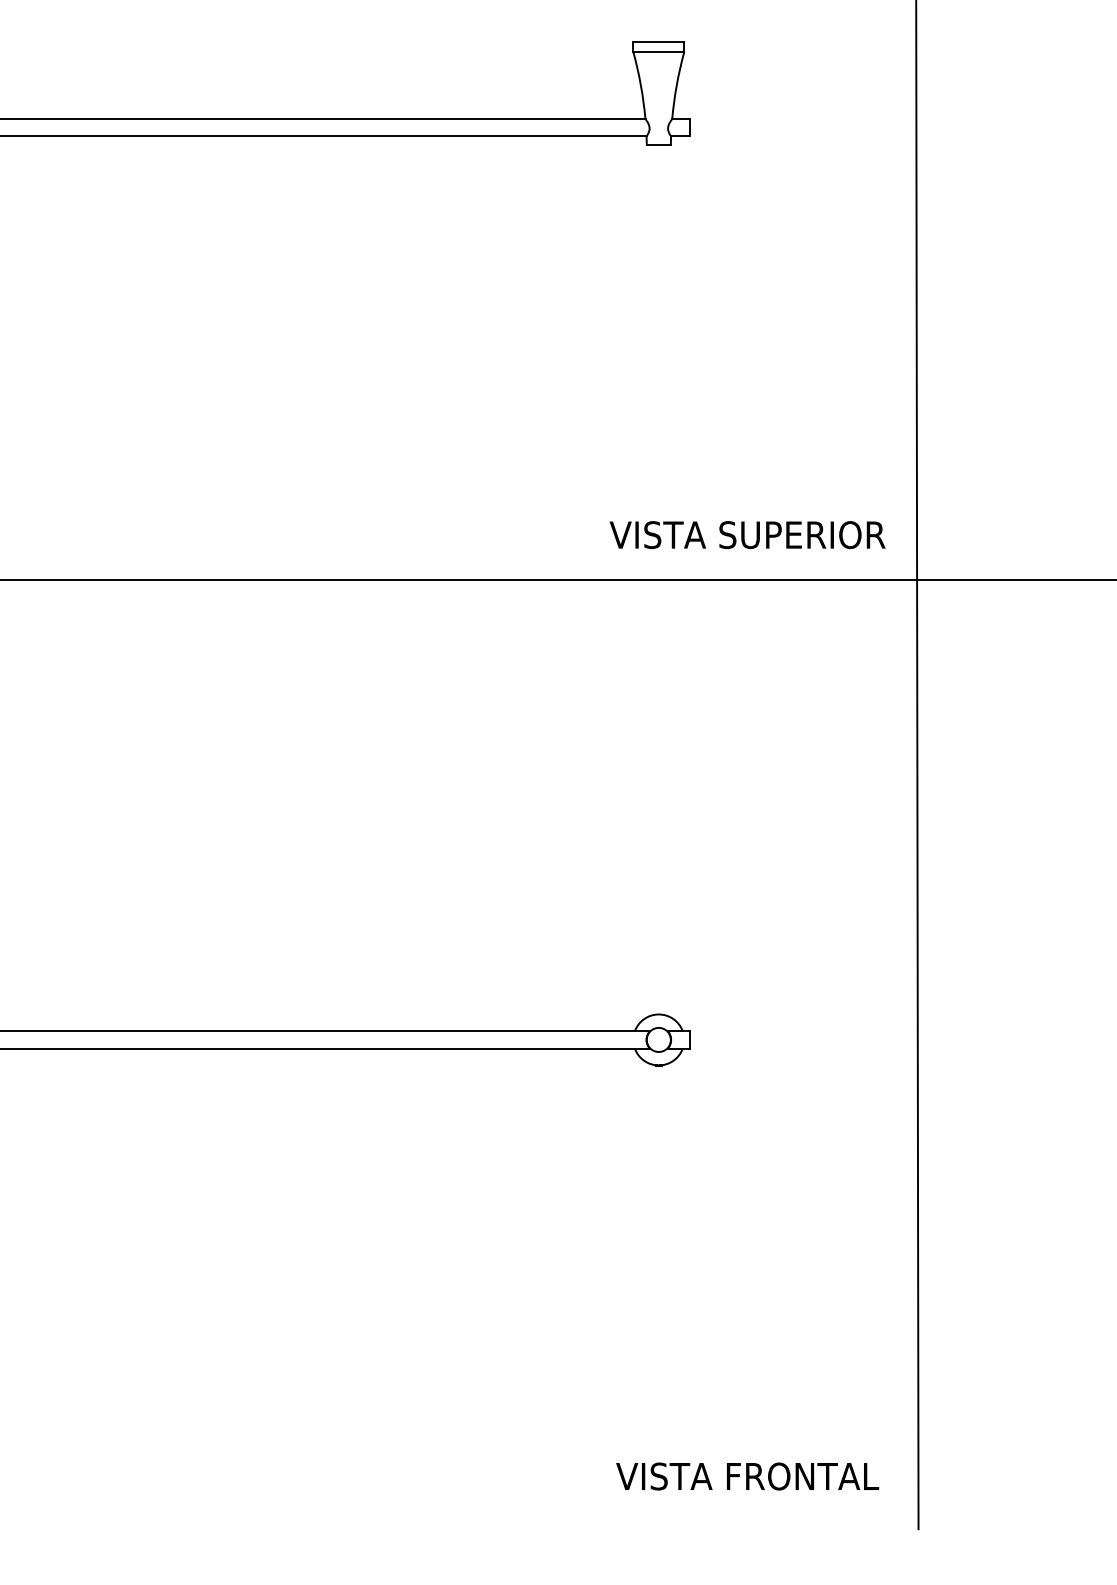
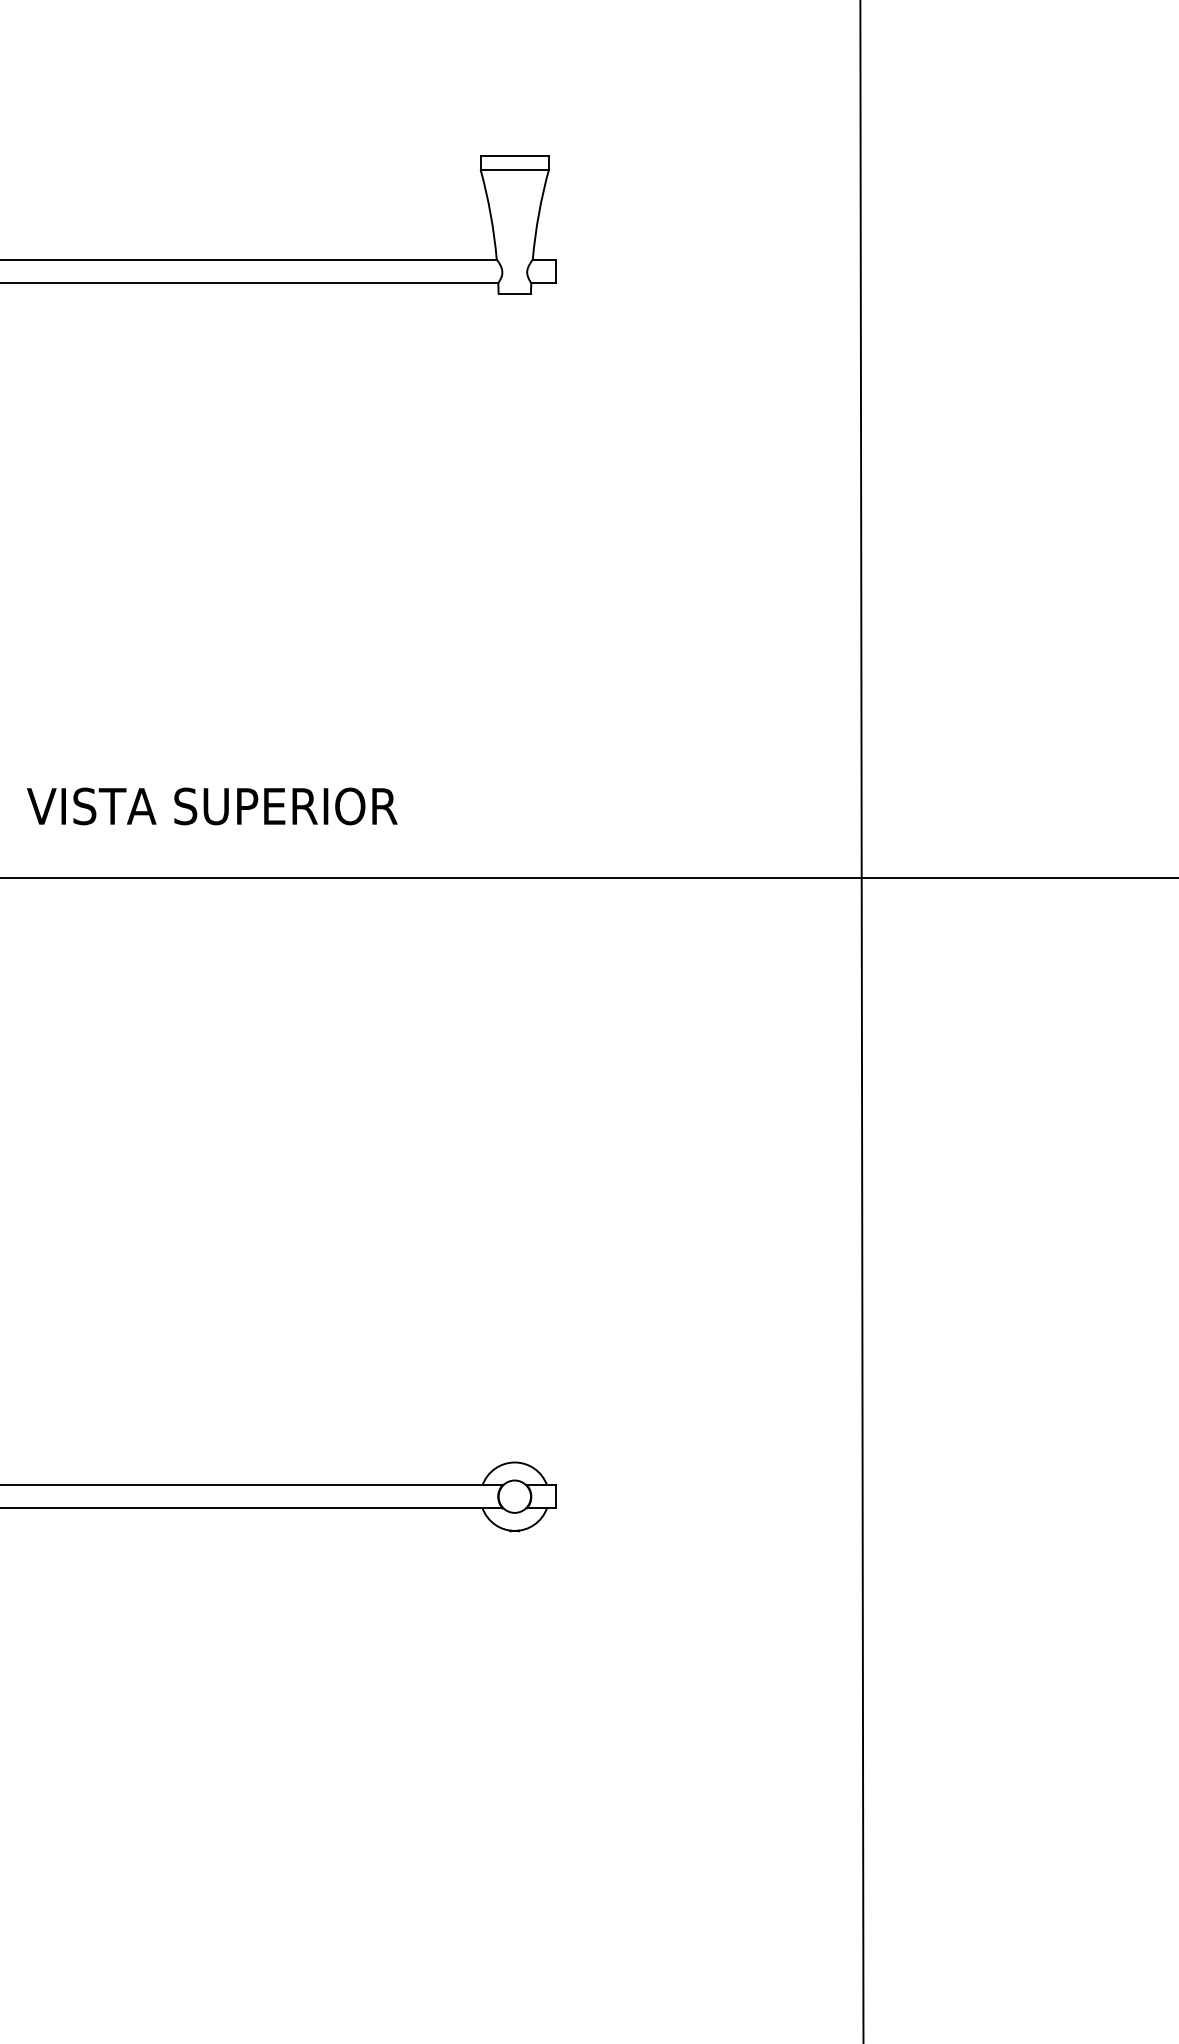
text: (747, 535) -> (212, 806), moved

